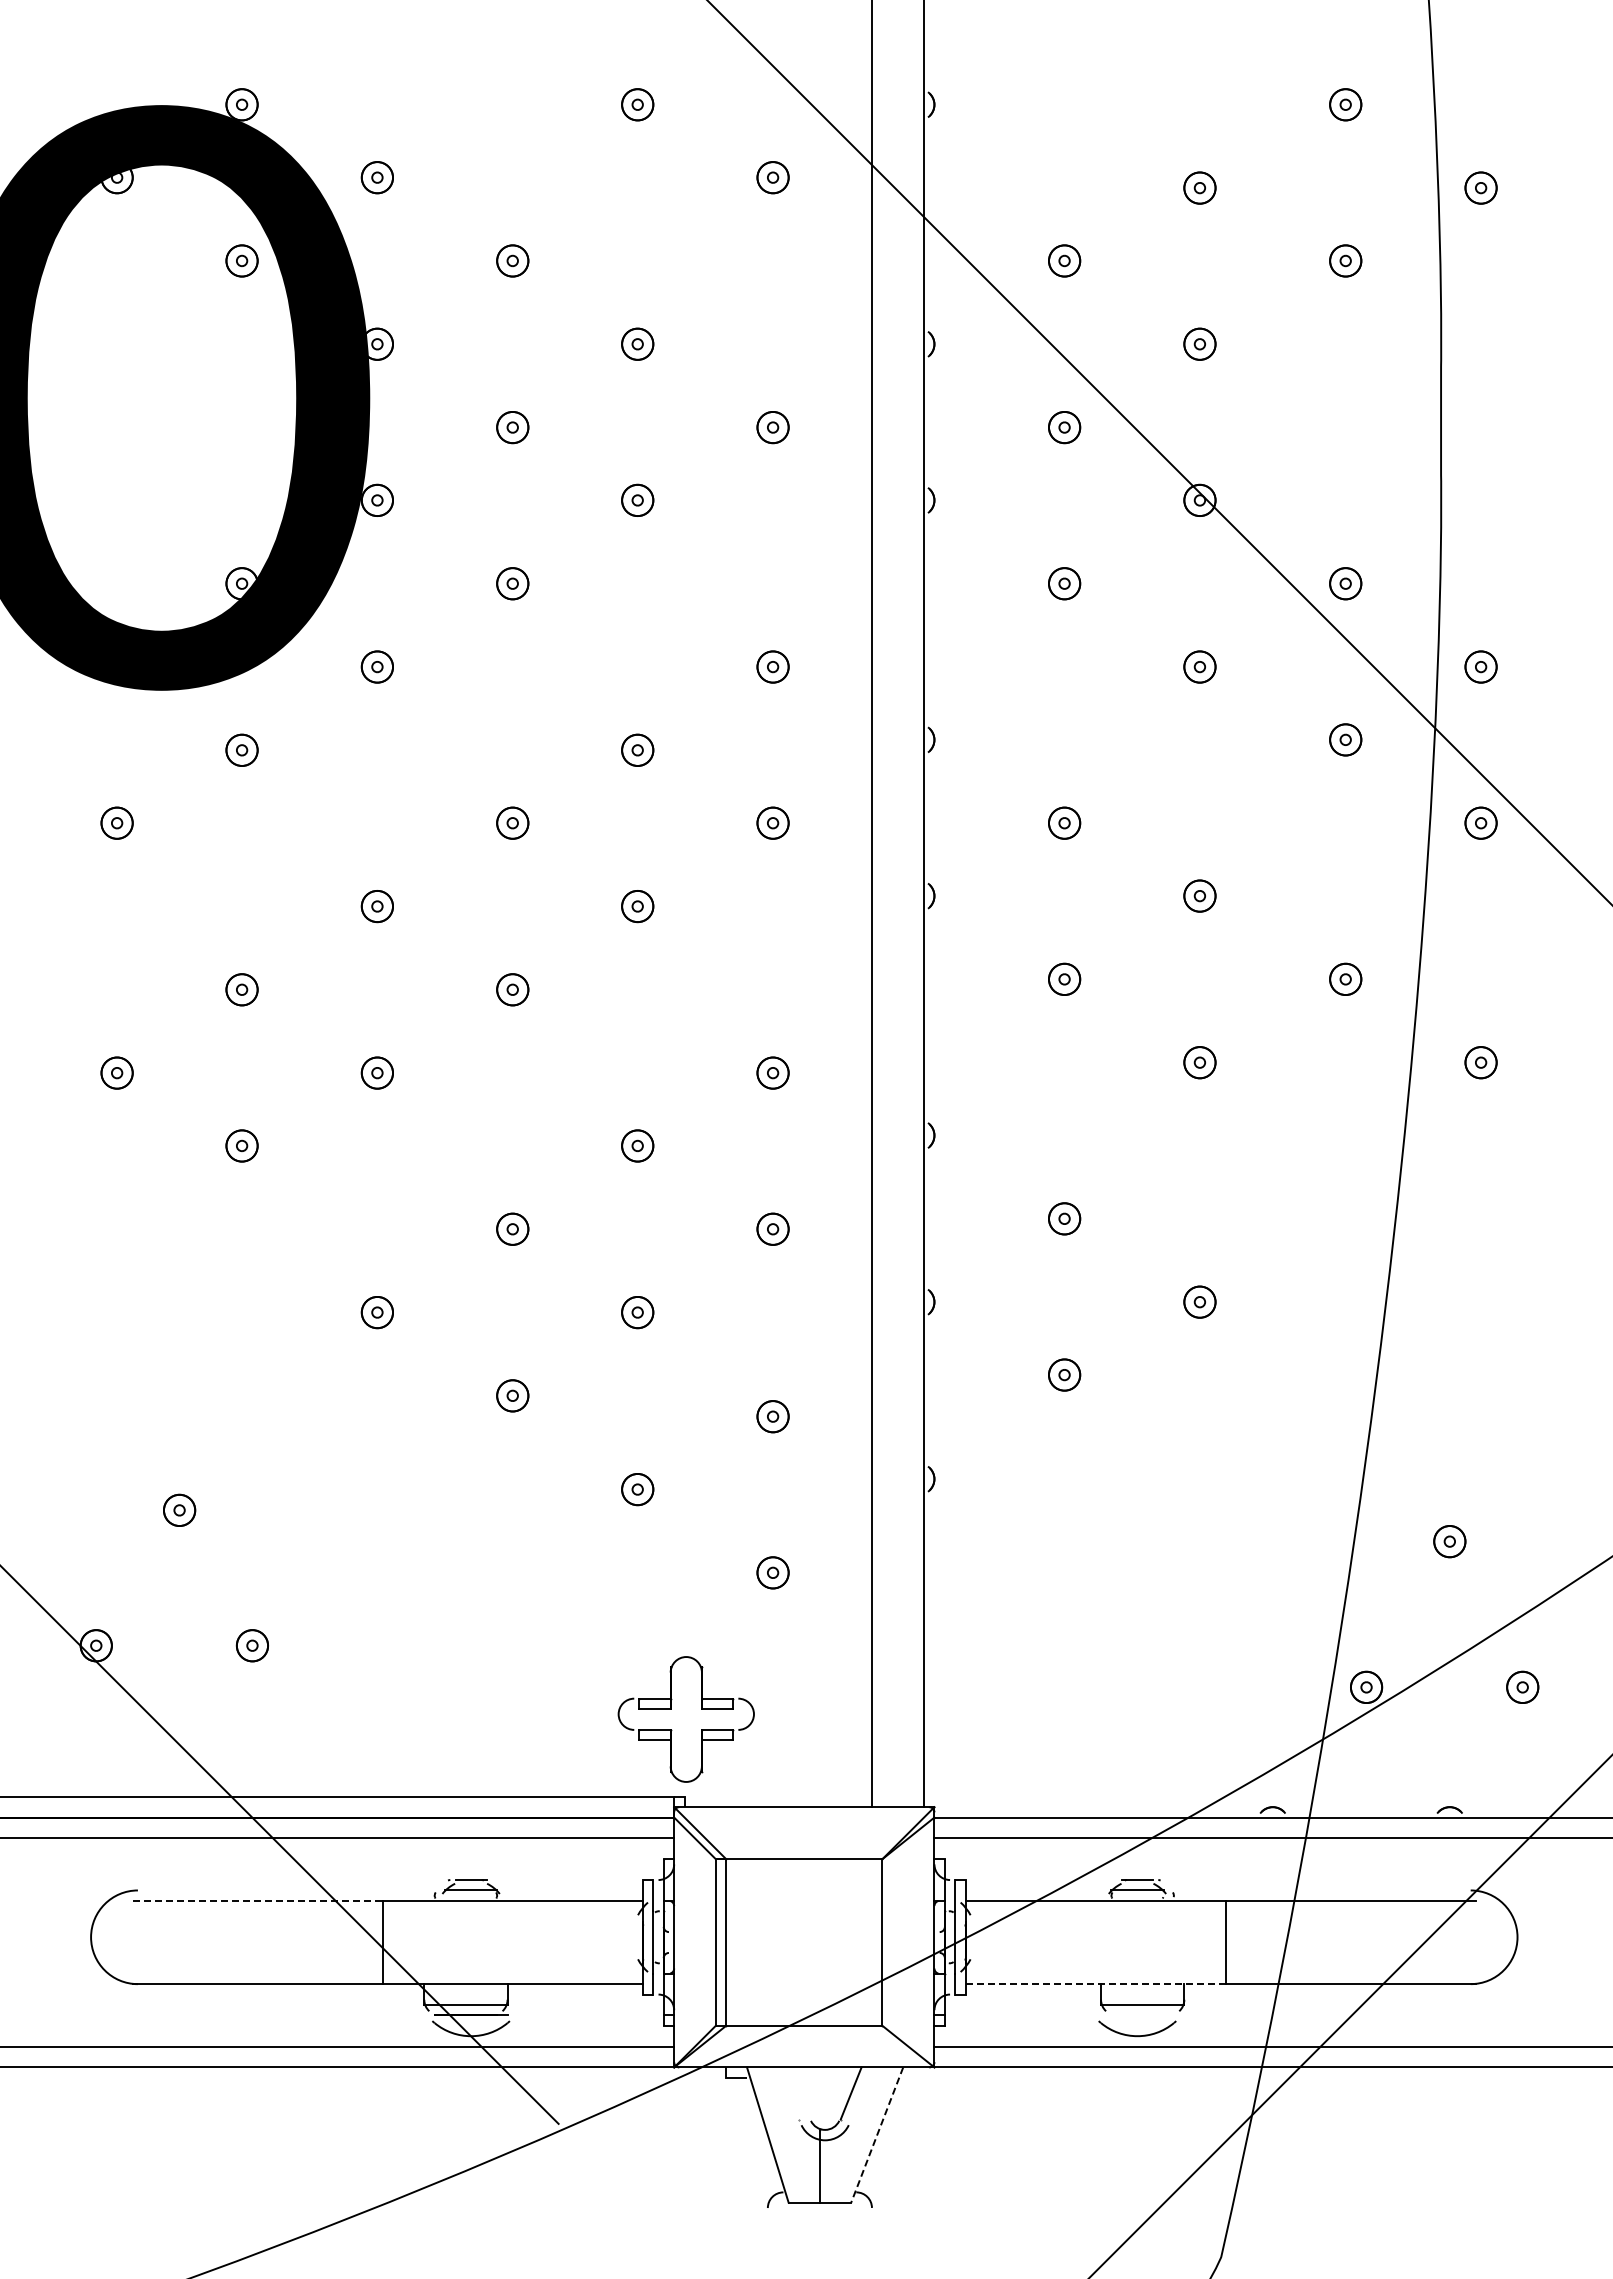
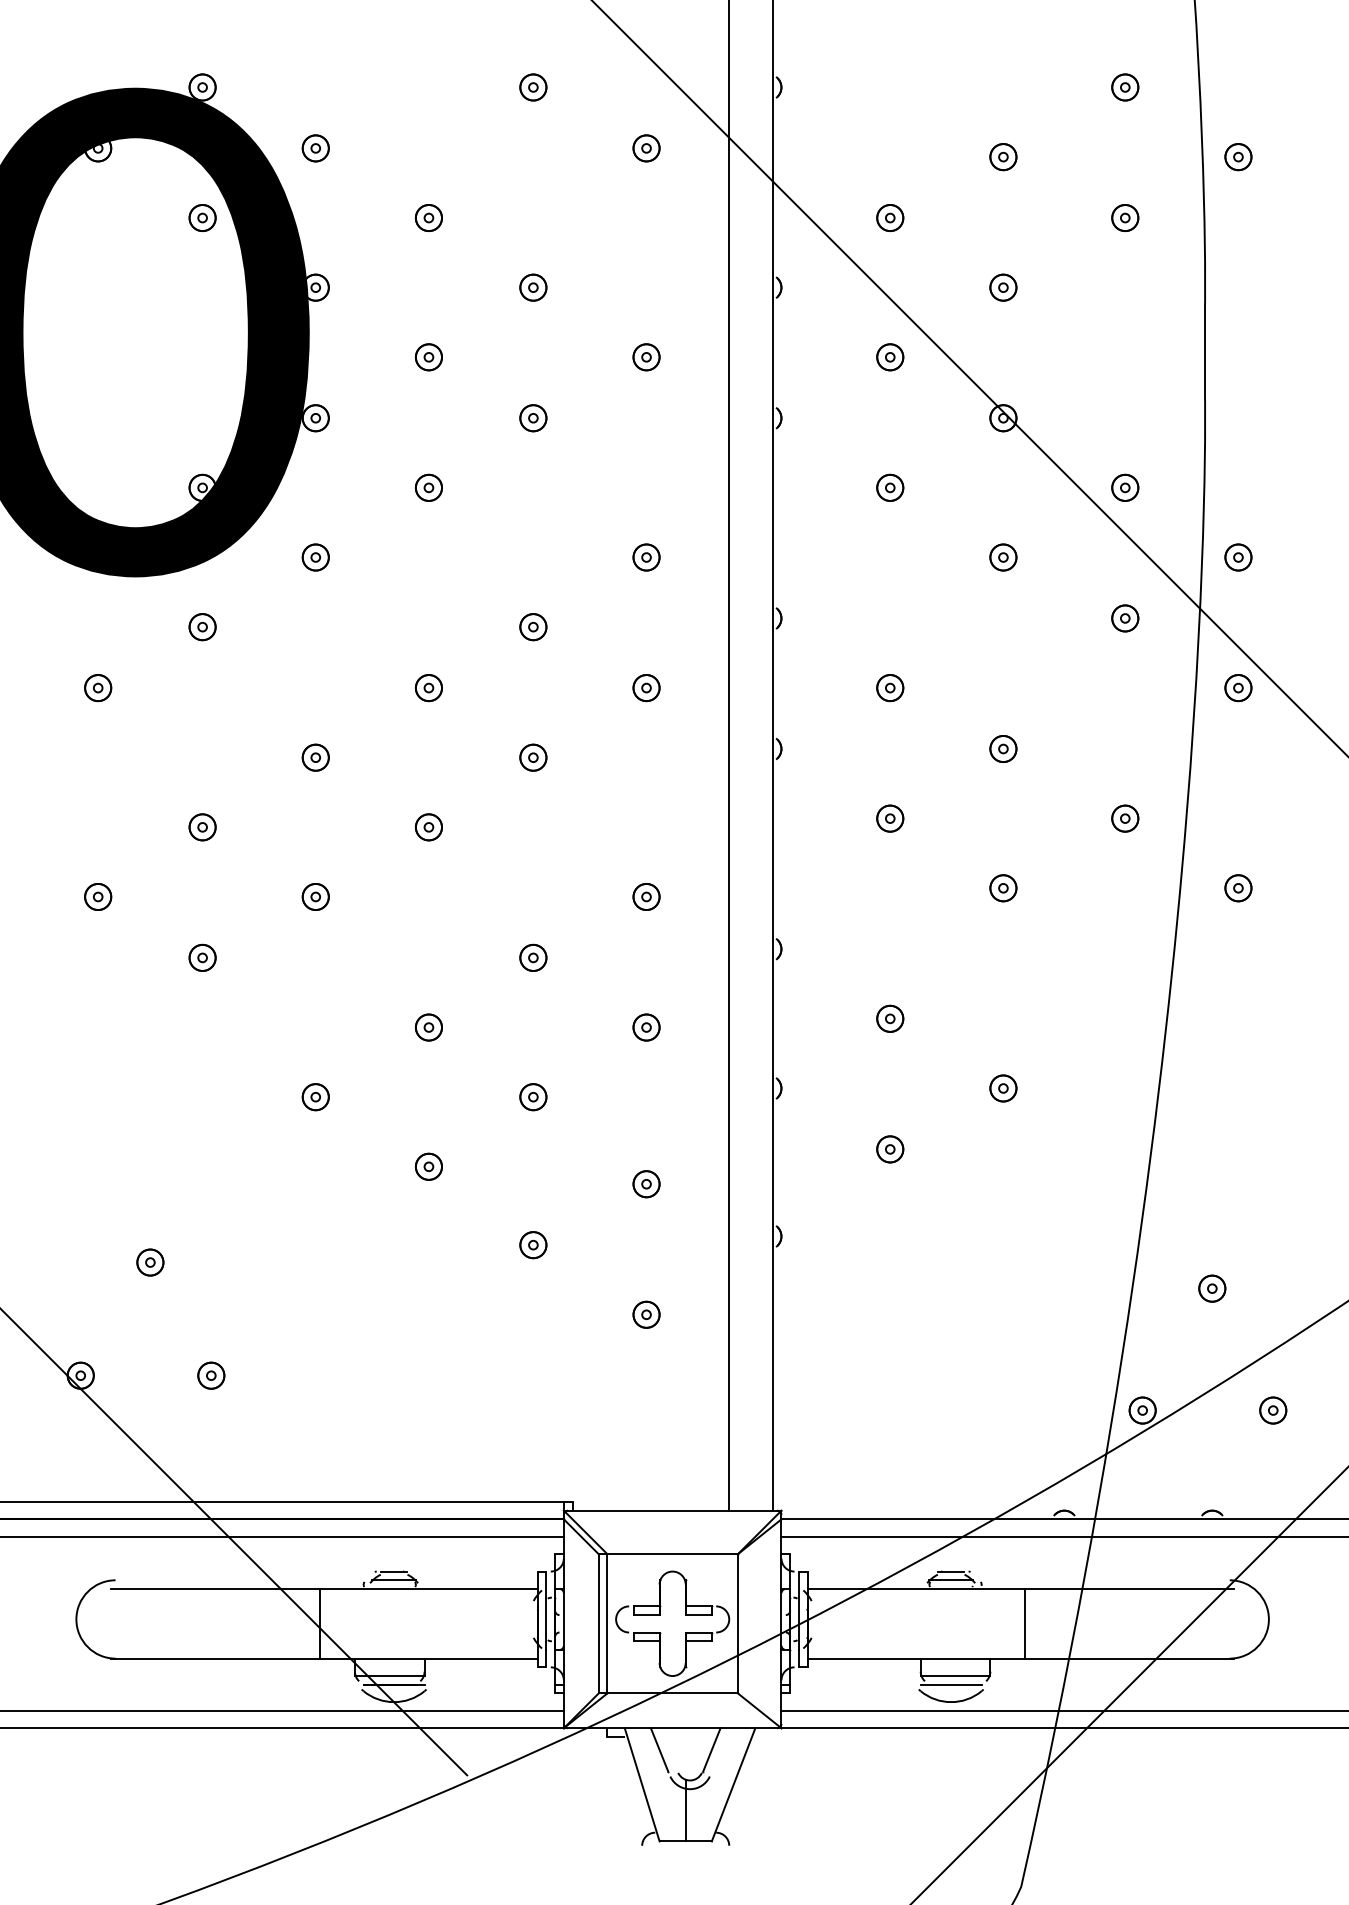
part: (672, 1730) -> (661, 1633), moved
line: (257, 1900) -> (215, 1588), dashed -> solid
line: (1096, 1984) -> (916, 1658), dashed -> solid
line: (1137, 2015) -> (951, 1684), added
line: (788, 2093) -> (659, 1750), added
line: (877, 2135) -> (733, 1785), dashed -> solid

